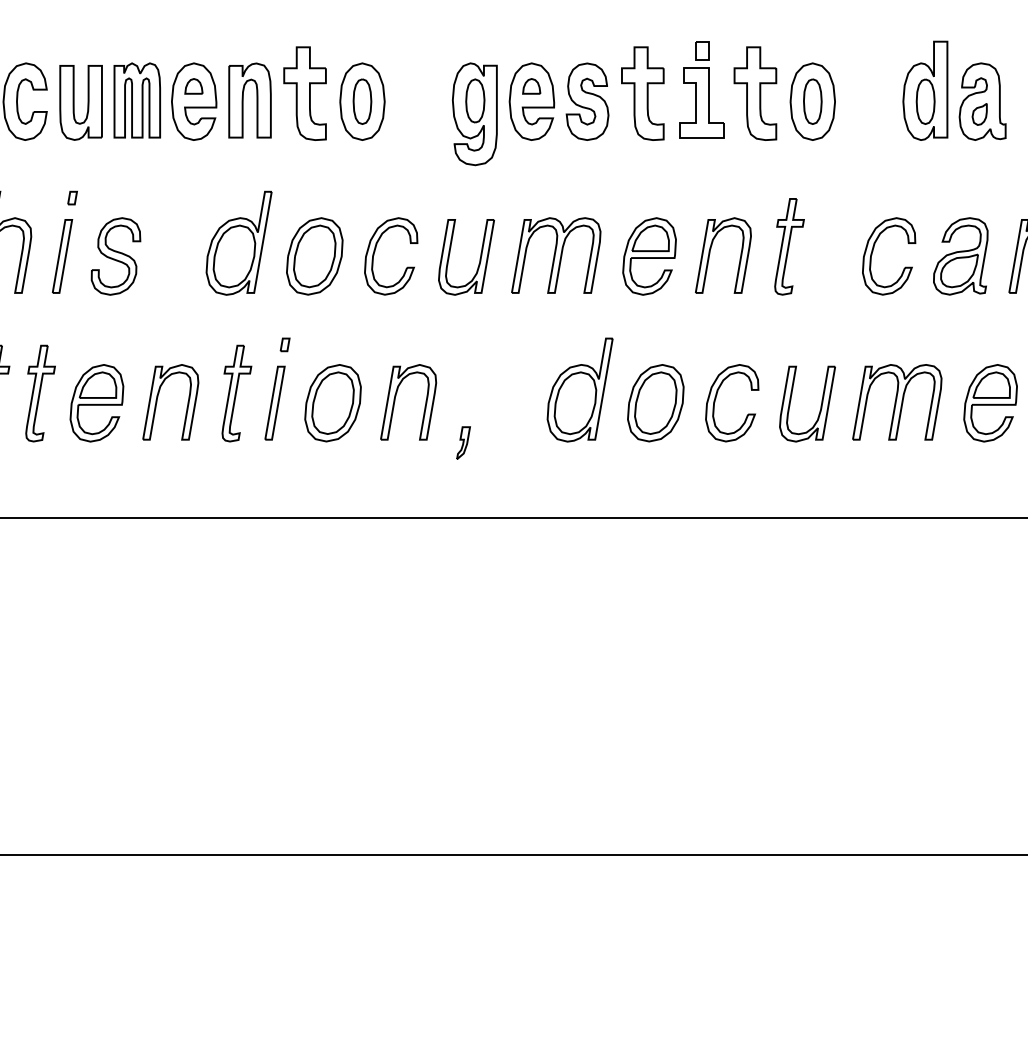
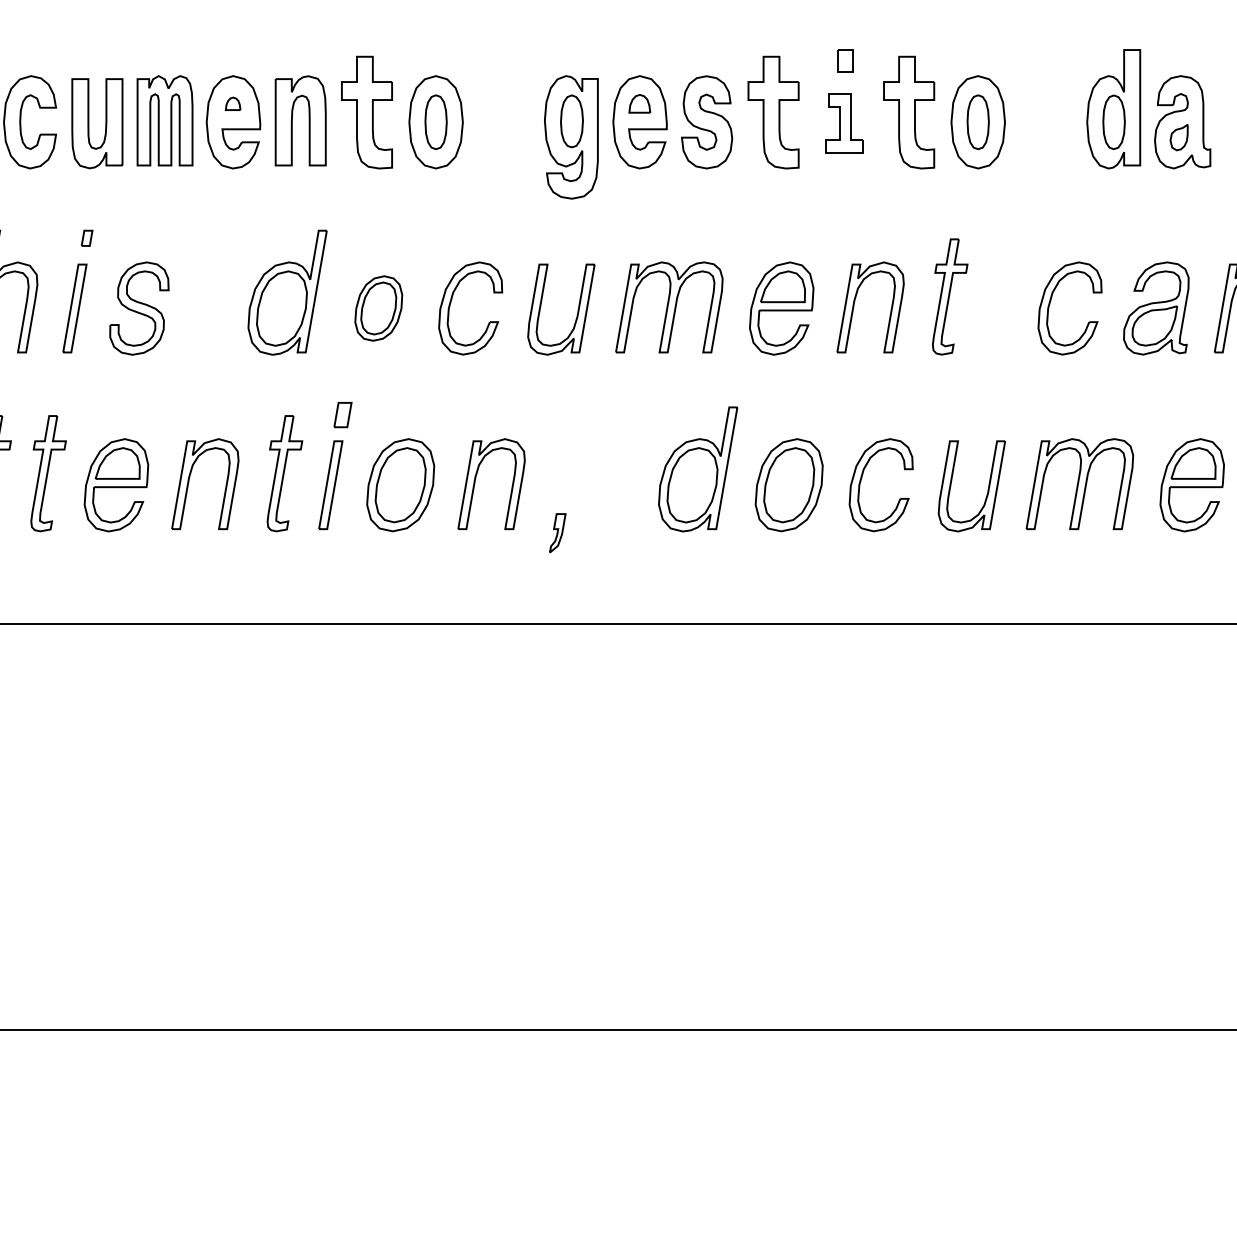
part: (193, 86) -> (232, 103), size x0.7
part: (701, 102) -> (844, 123), size x0.7
part: (314, 256) -> (378, 308), size x0.7
part: (284, 344) -> (342, 414), size x1.6

